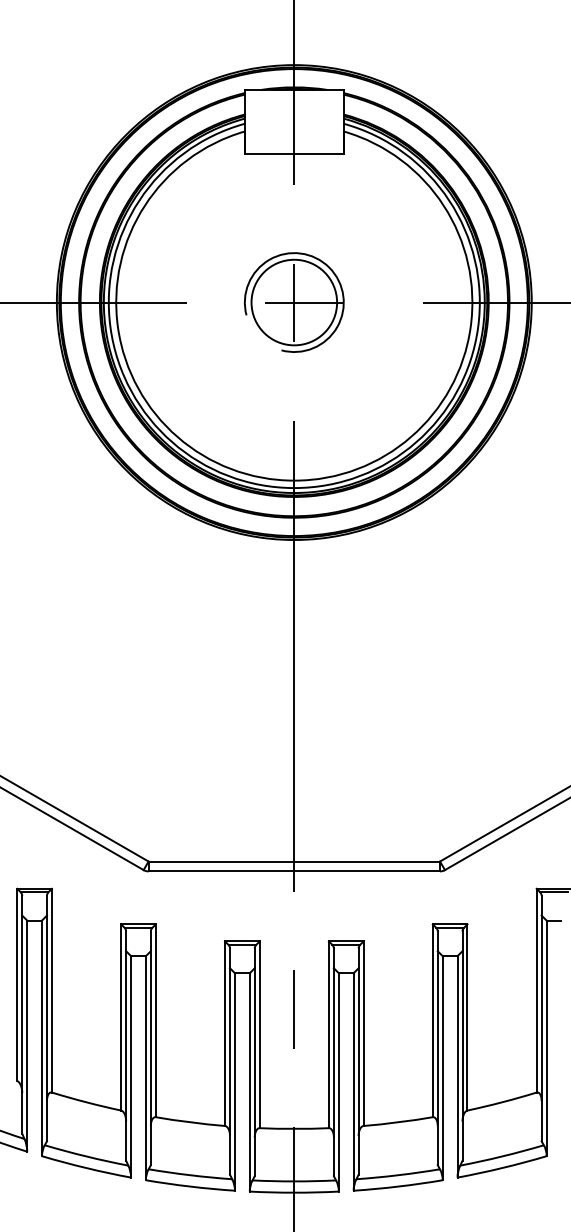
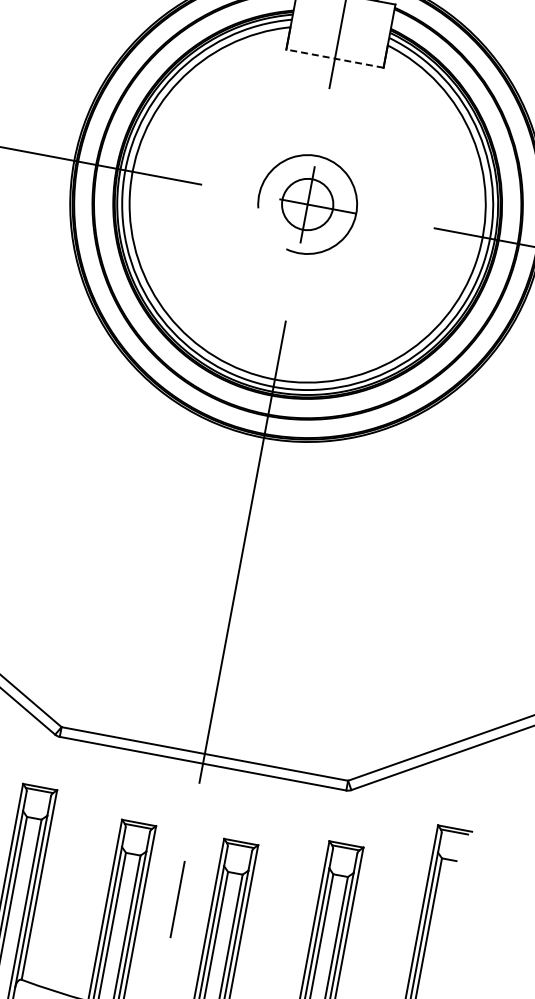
line: (293, 154) -> (334, 58), solid -> dashed
circle: (294, 302) -> (307, 204), size x0.6

